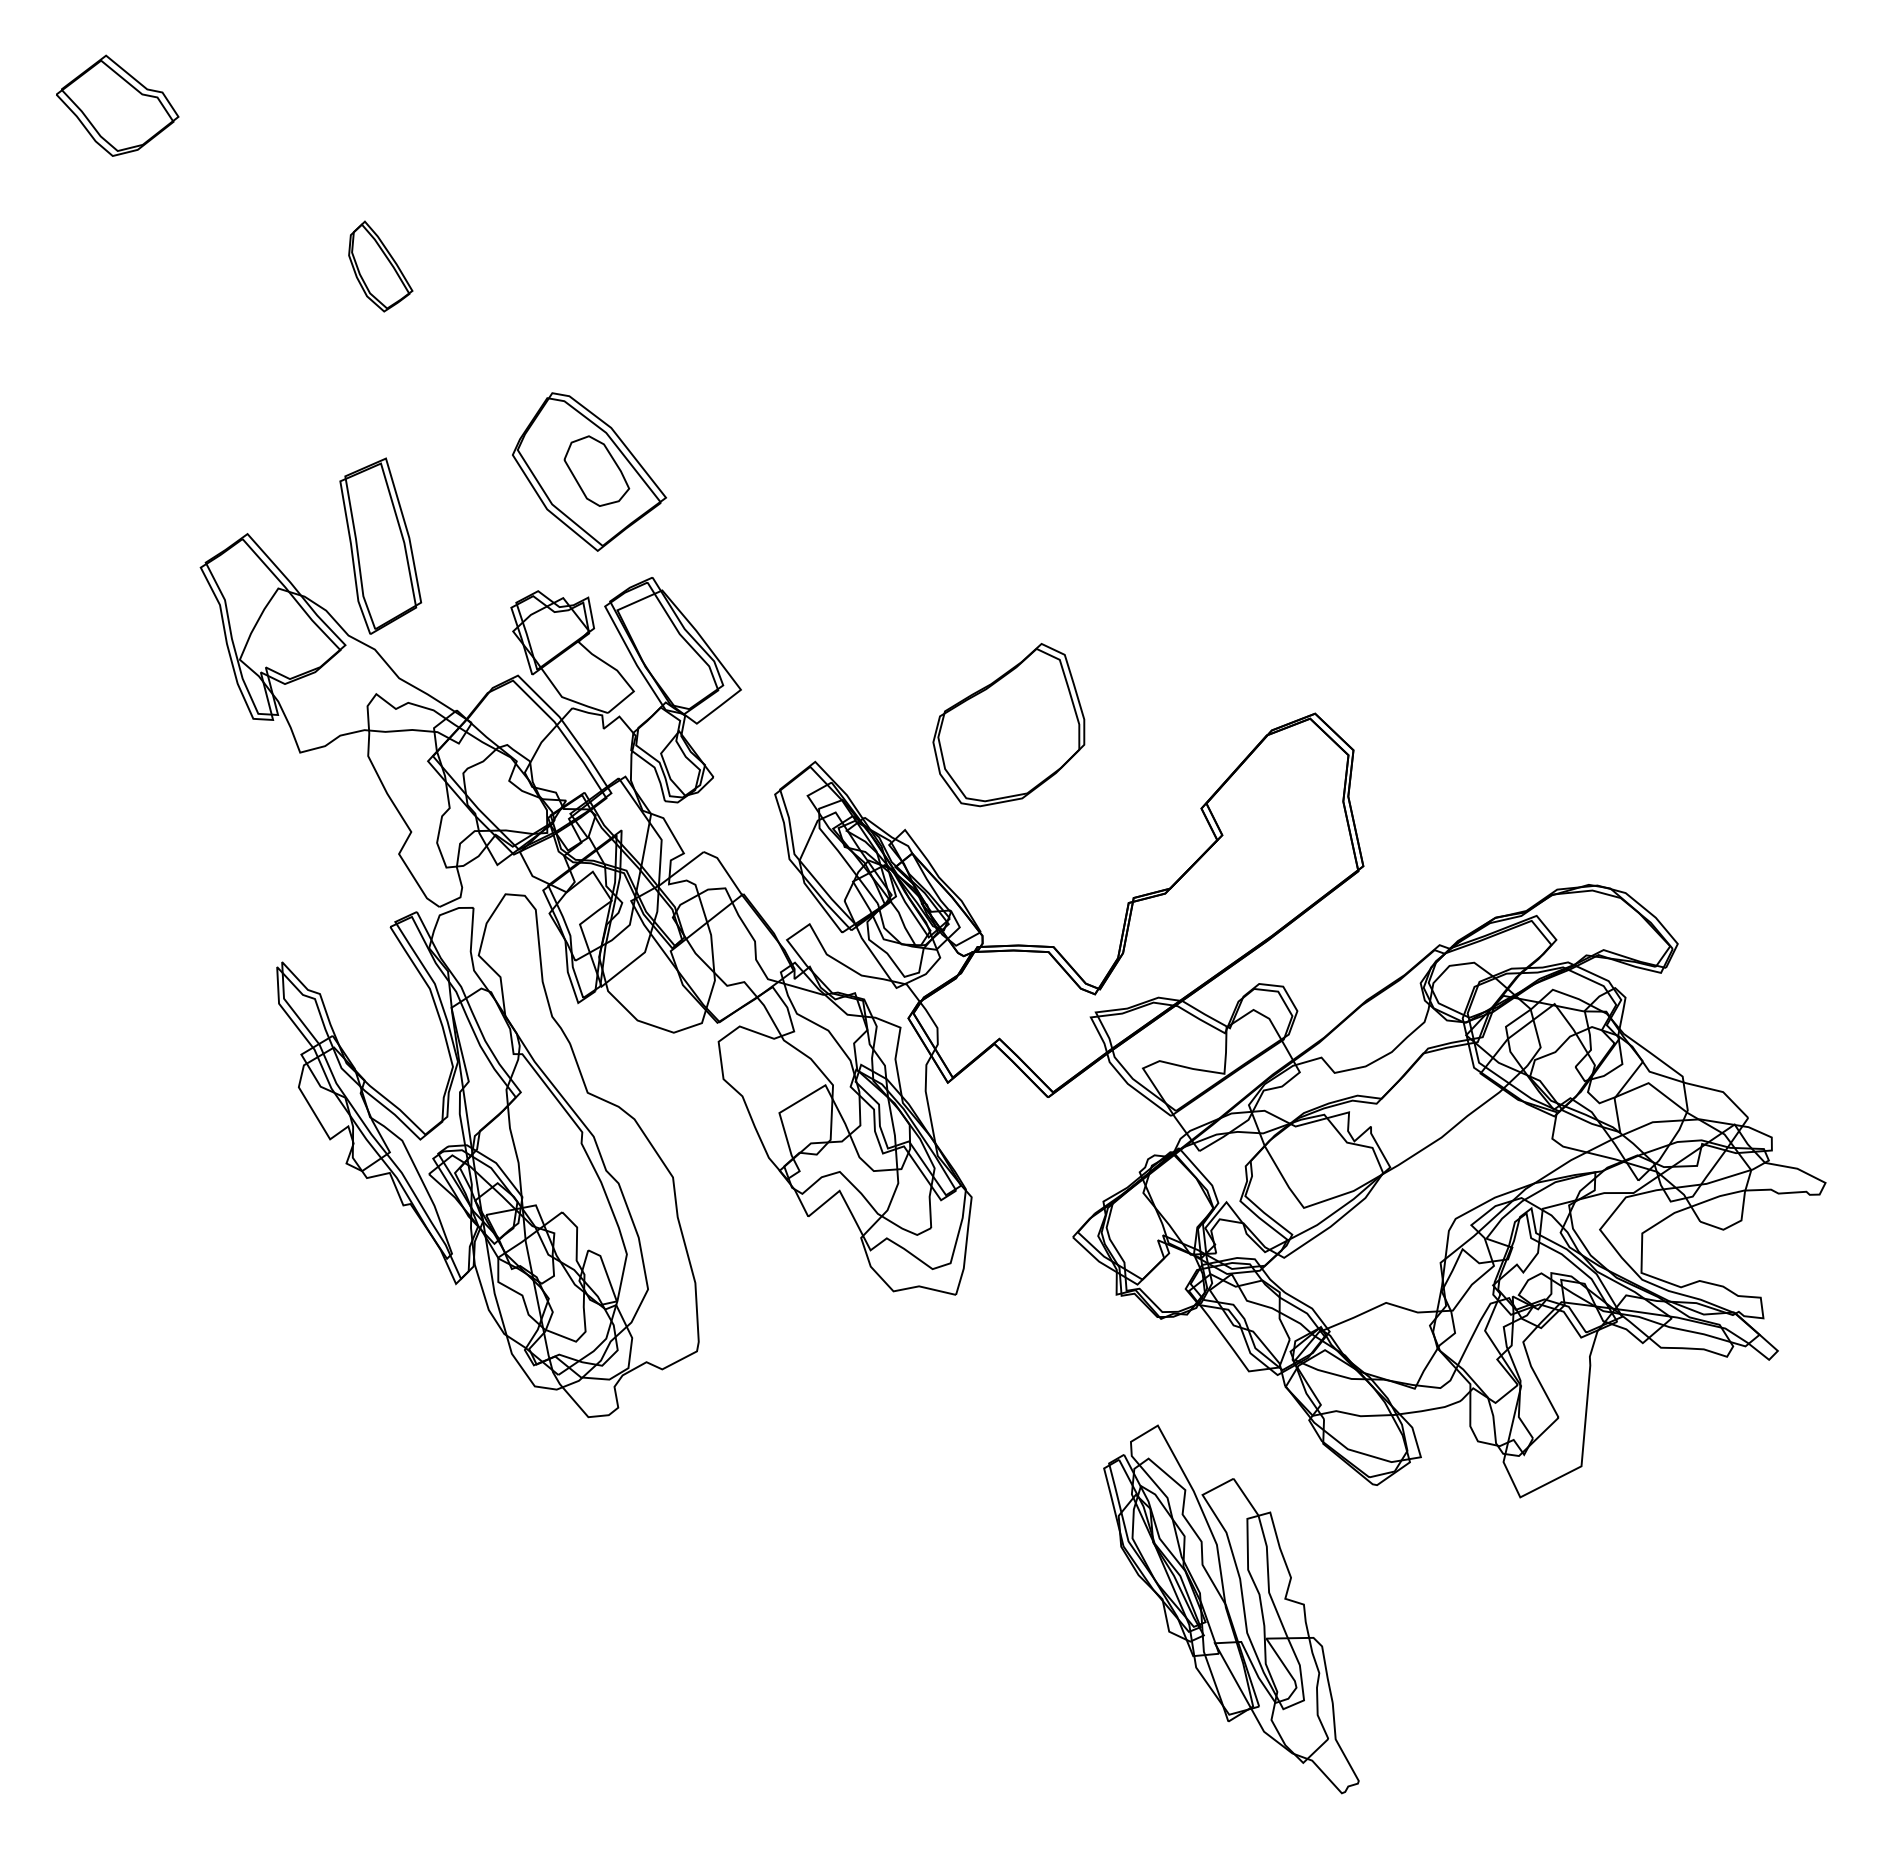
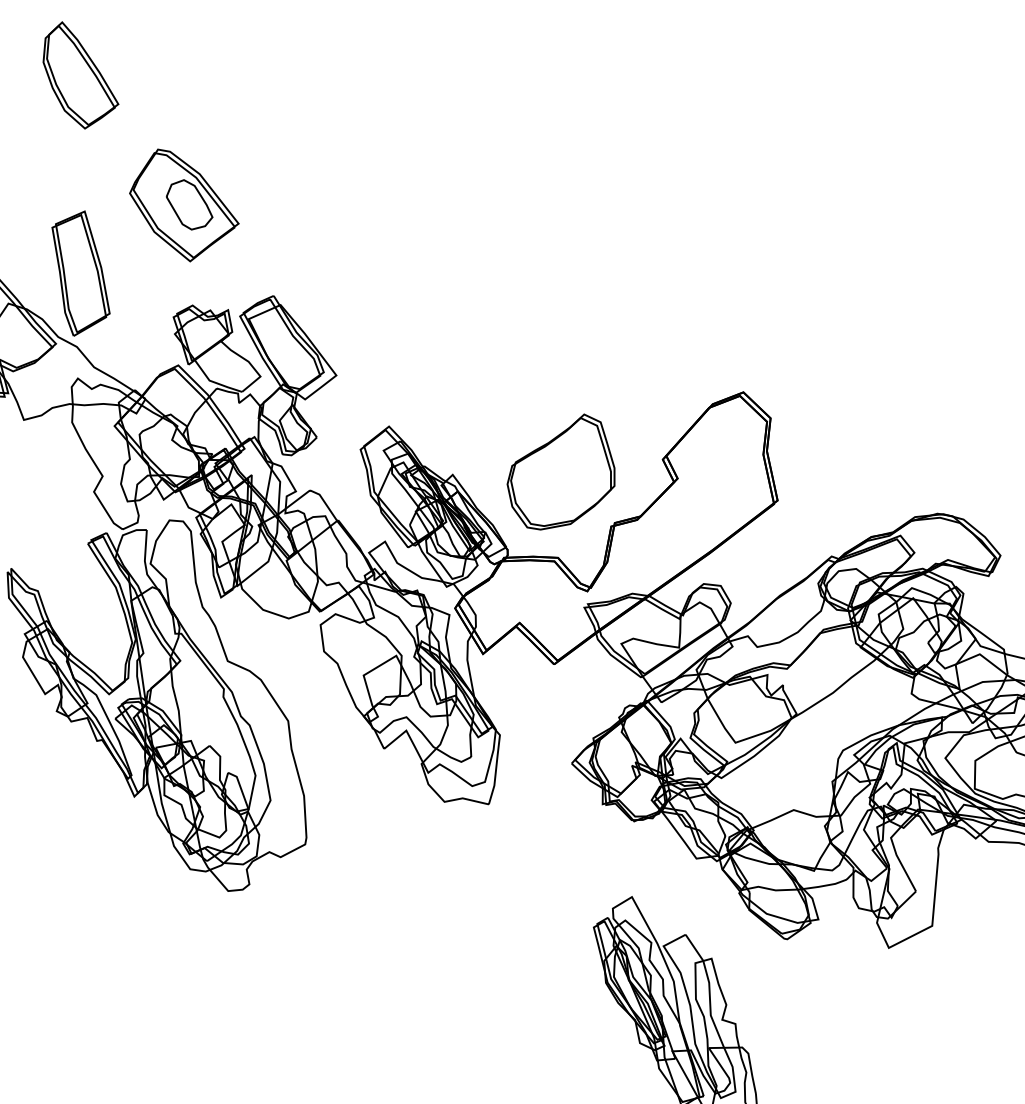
part: (380, 266) -> (80, 75), size x1.67
part: (589, 471) -> (184, 205), moved
part: (1008, 725) -> (560, 472), moved

